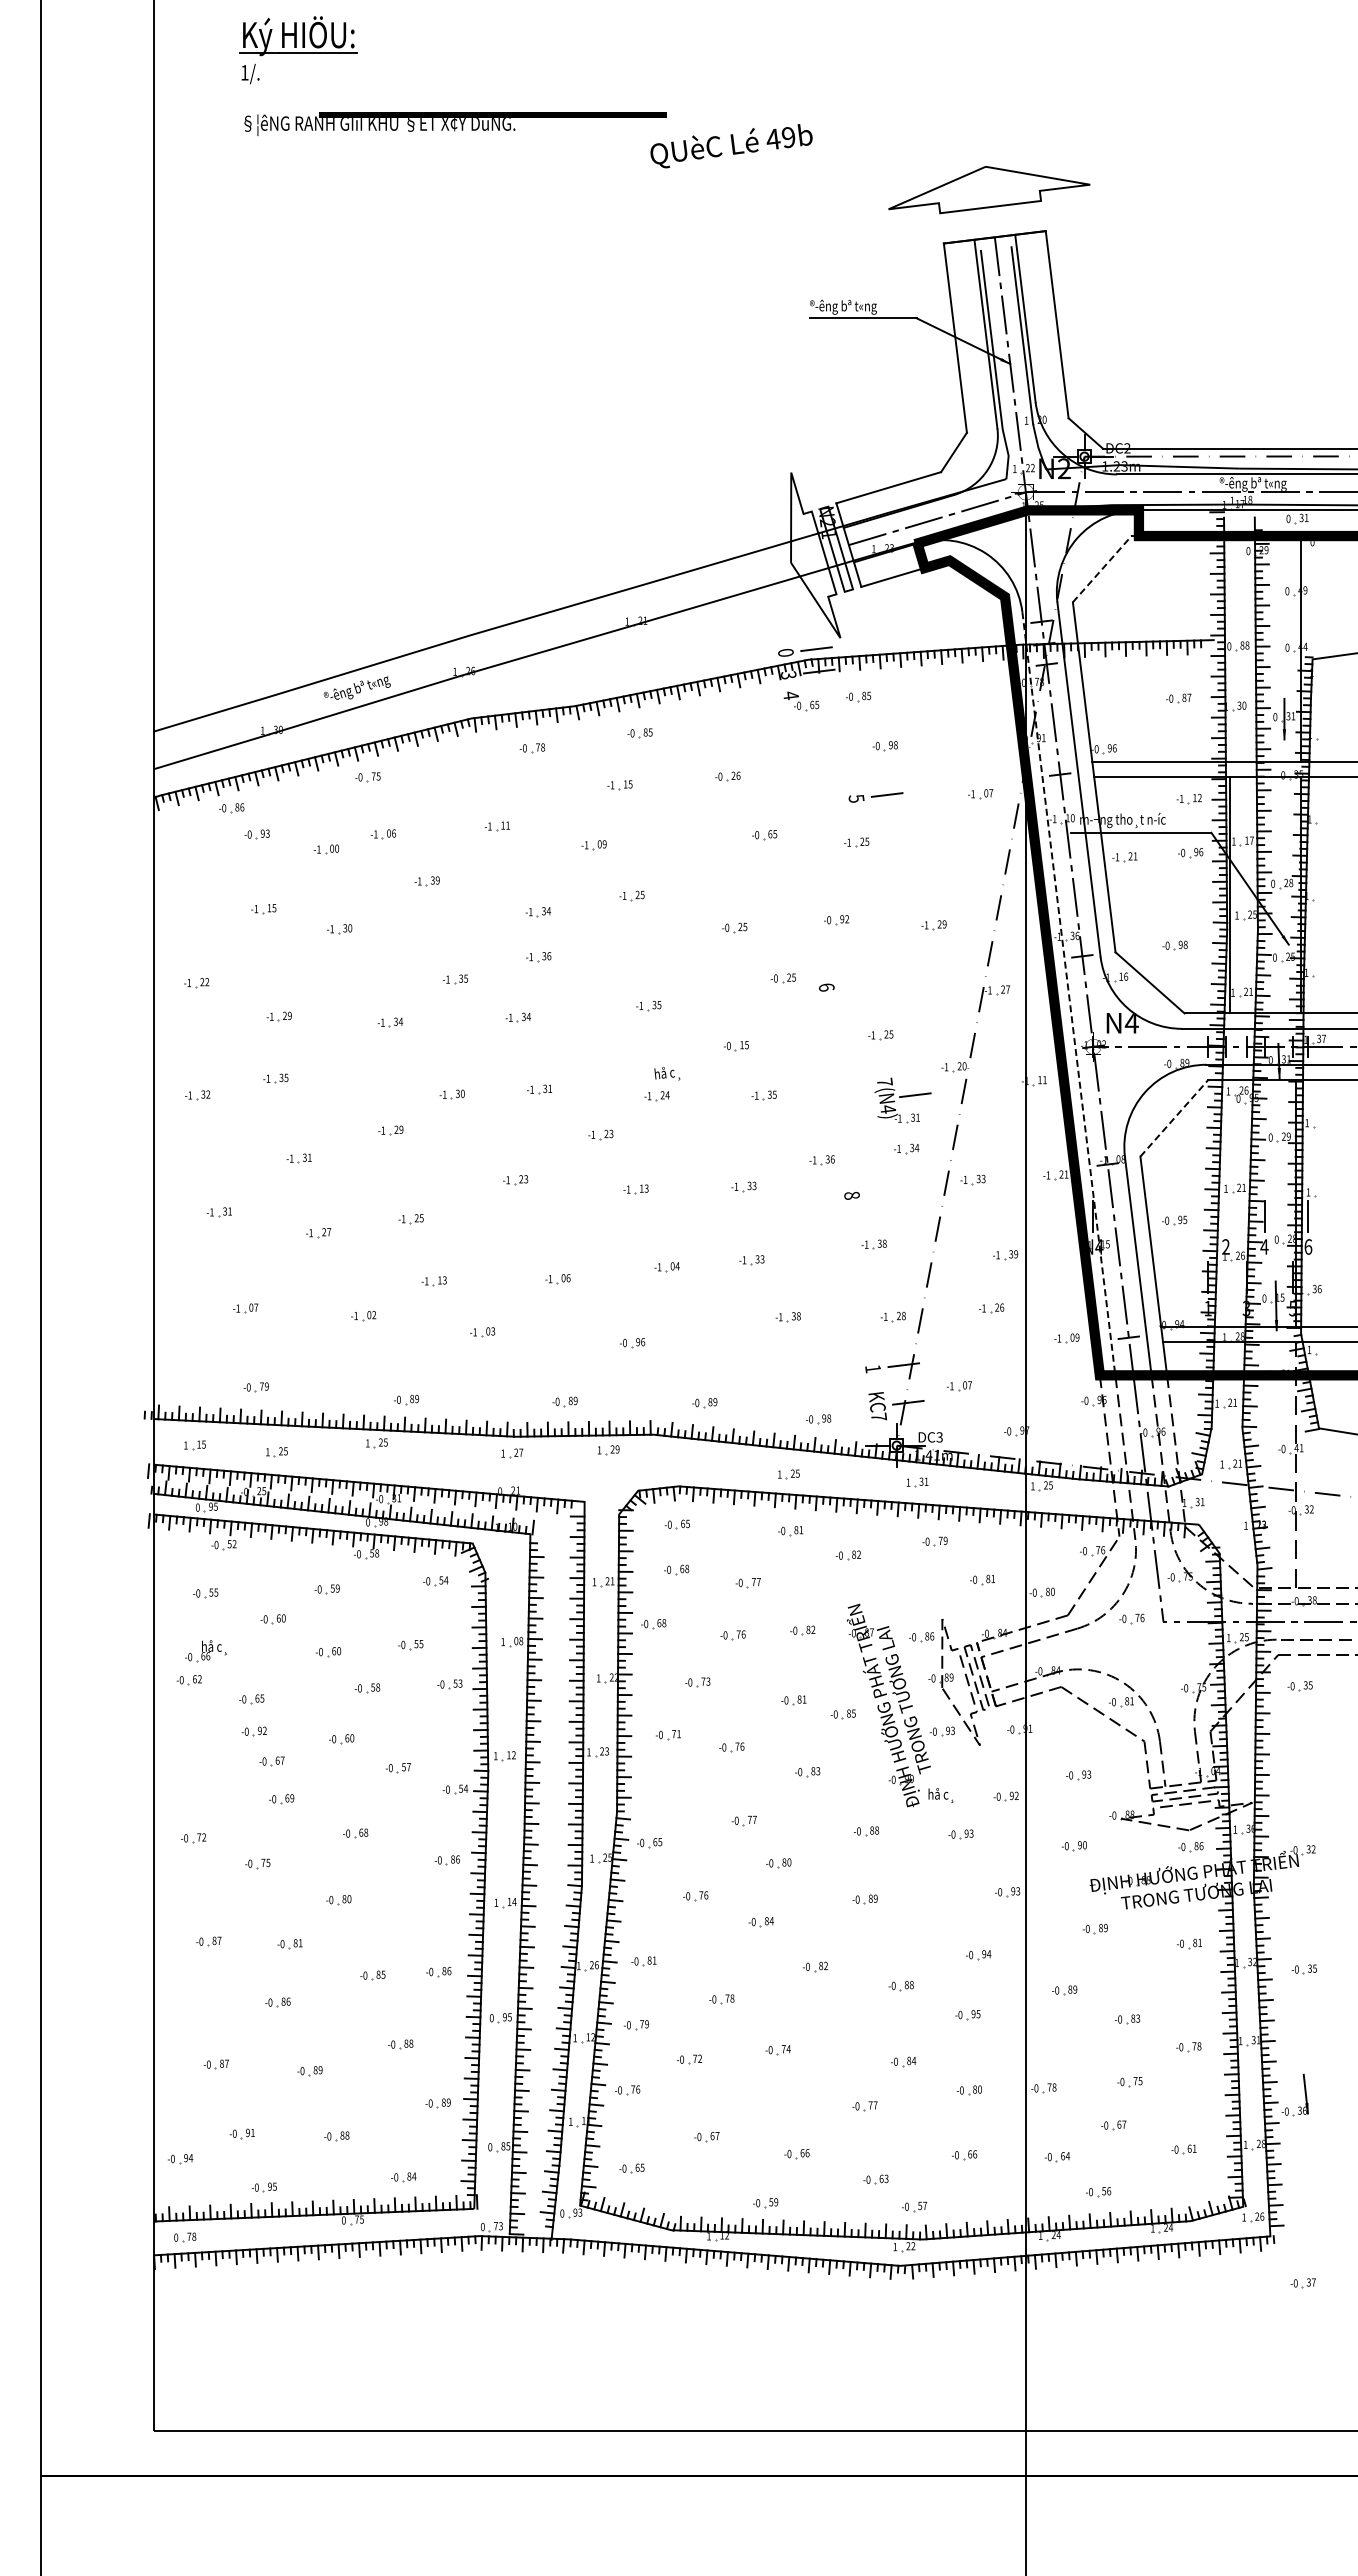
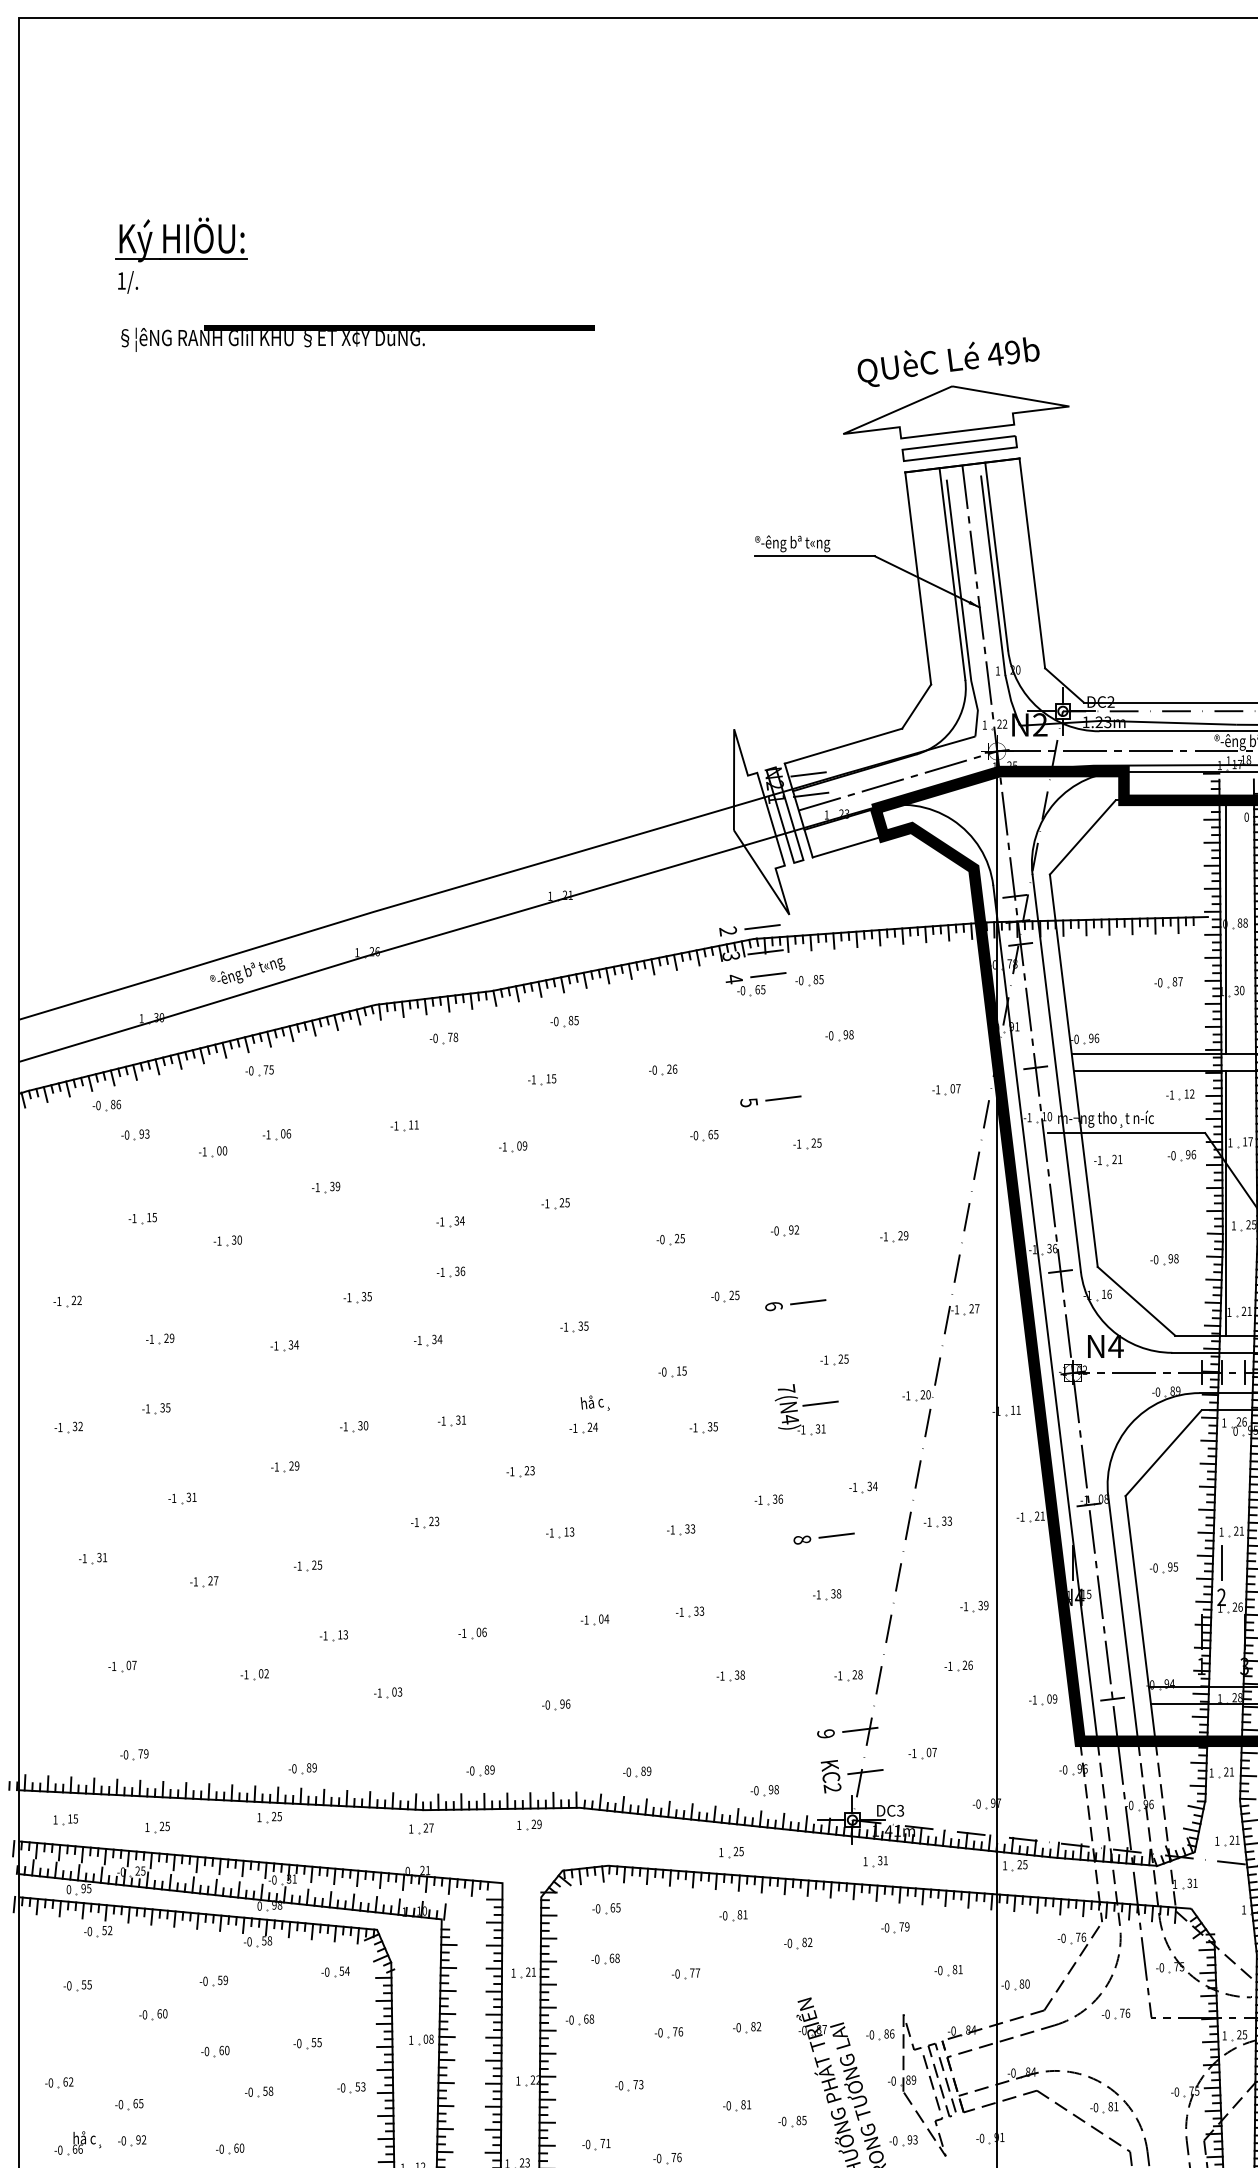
text: (731, 146) -> (948, 362), moved
part: (992, 222) -> (959, 448), added
line: (857, 512) -> (808, 773), added
line: (859, 531) -> (810, 795), added
line: (1102, 568) -> (1083, 836), dashed -> solid
line: (1229, 648) -> (1225, 926), added
text: (785, 652) -> (727, 930), 0 -> 2
line: (821, 691) -> (768, 974), added
part: (875, 797) -> (770, 1101), moved
line: (857, 983) -> (808, 1301), added
line: (1068, 994) -> (1044, 1314), dashed -> solid
part: (902, 1100) -> (806, 1409), moved
line: (1174, 1118) -> (1163, 1453), dashed -> solid
line: (882, 1191) -> (836, 1535), added
line: (1226, 1215) -> (1222, 1562), added
text: (872, 1368) -> (825, 1733), 1 -> 9
text: (879, 1416) -> (833, 1787), KC7 -> KC2
part: (205, 1651) -> (77, 2143), moved

